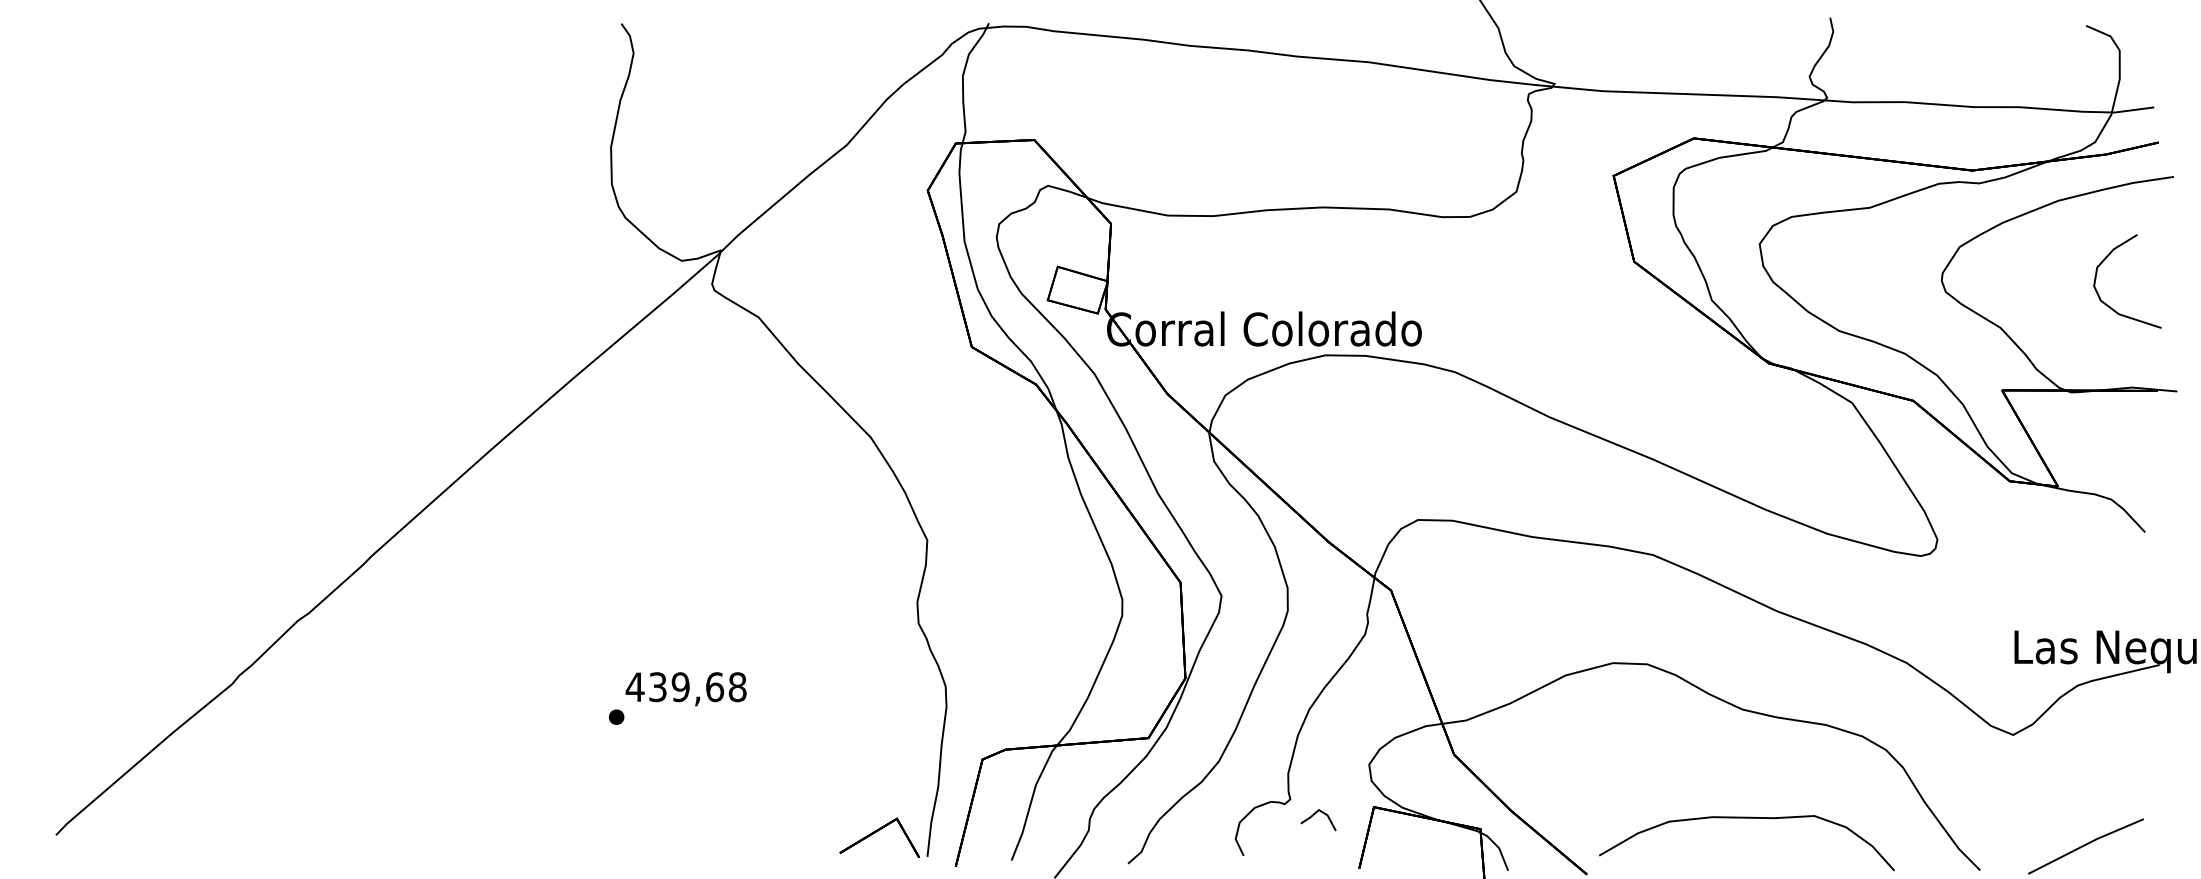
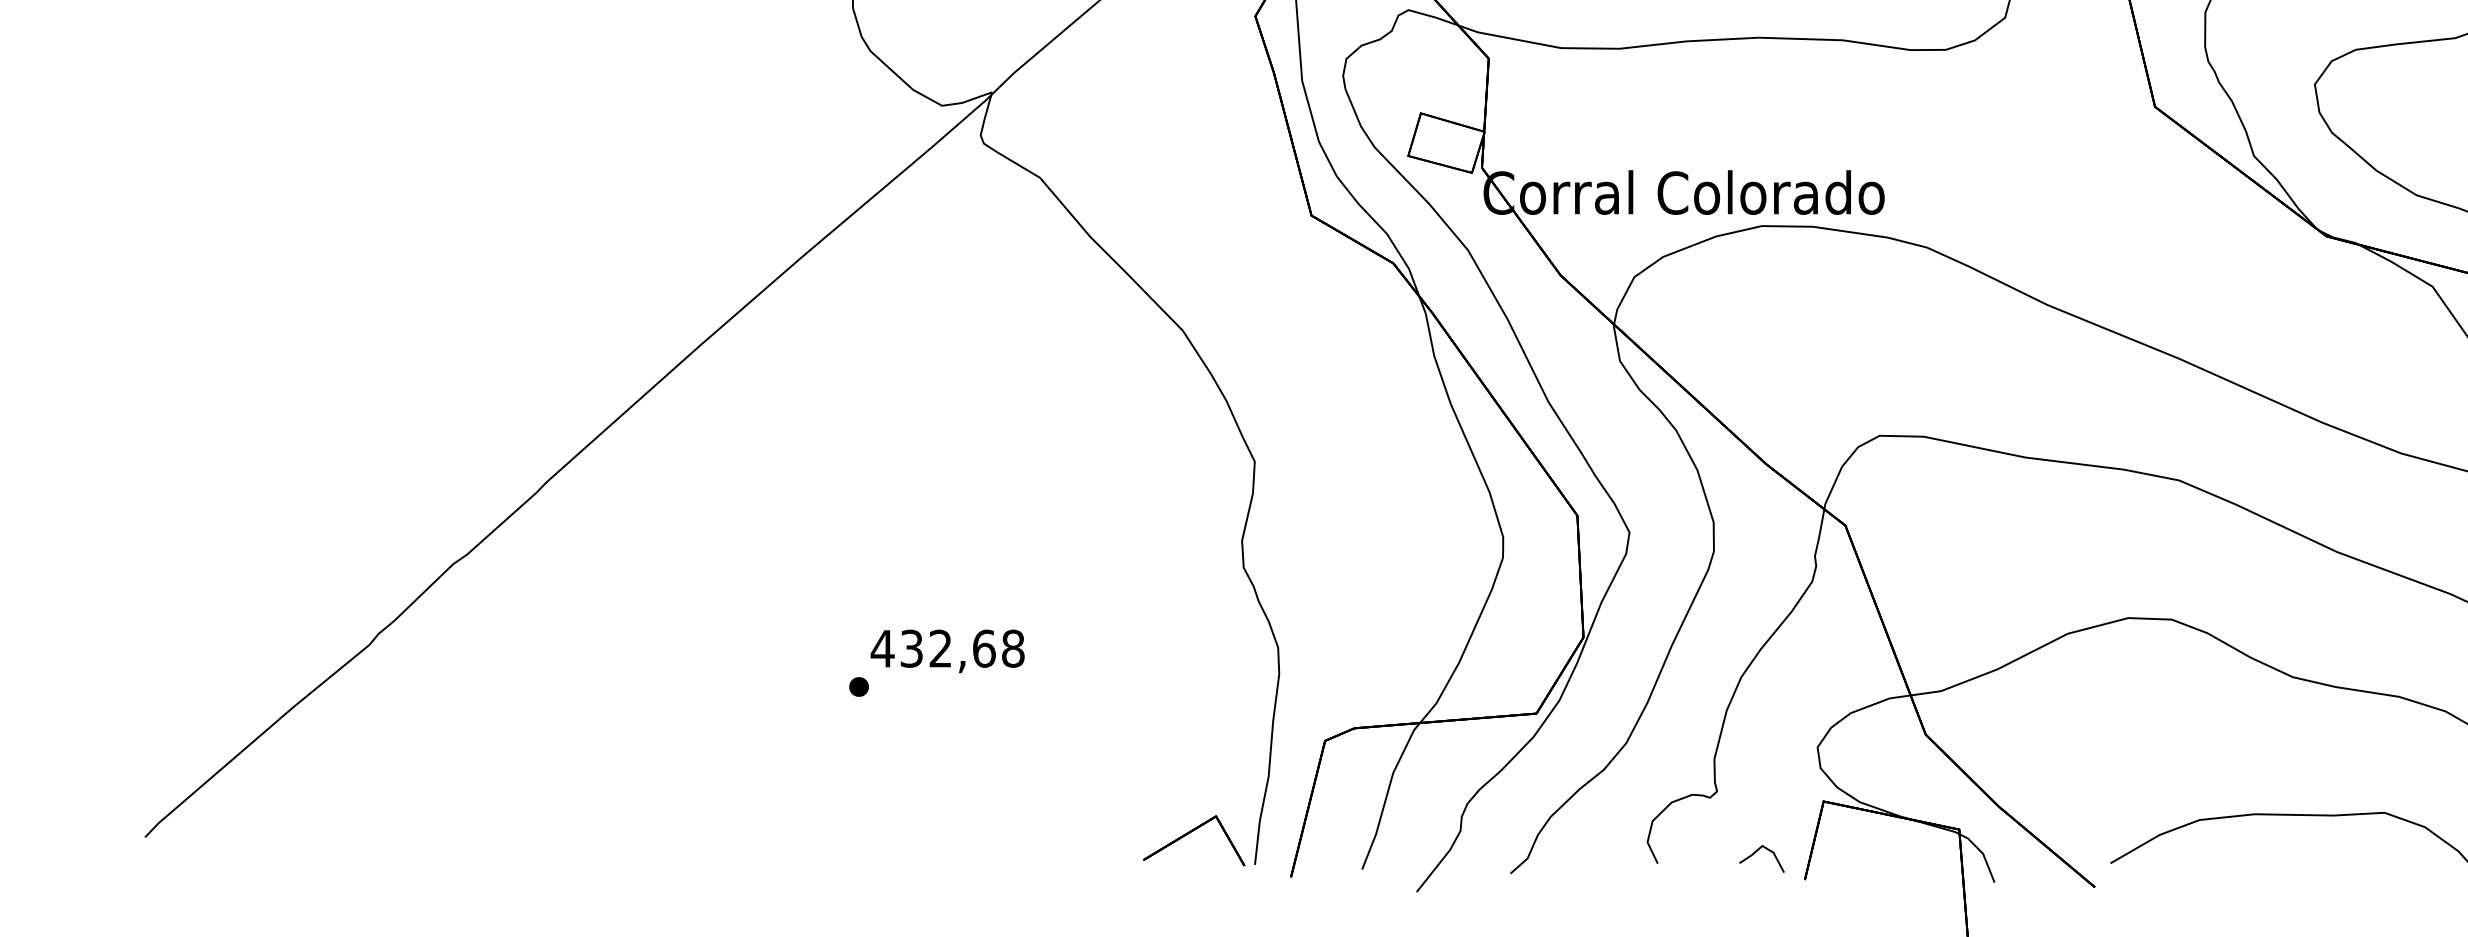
text: (680, 687) -> (940, 649), 439,68 -> 432,68
line: (1314, 815) -> (1756, 852), moved

